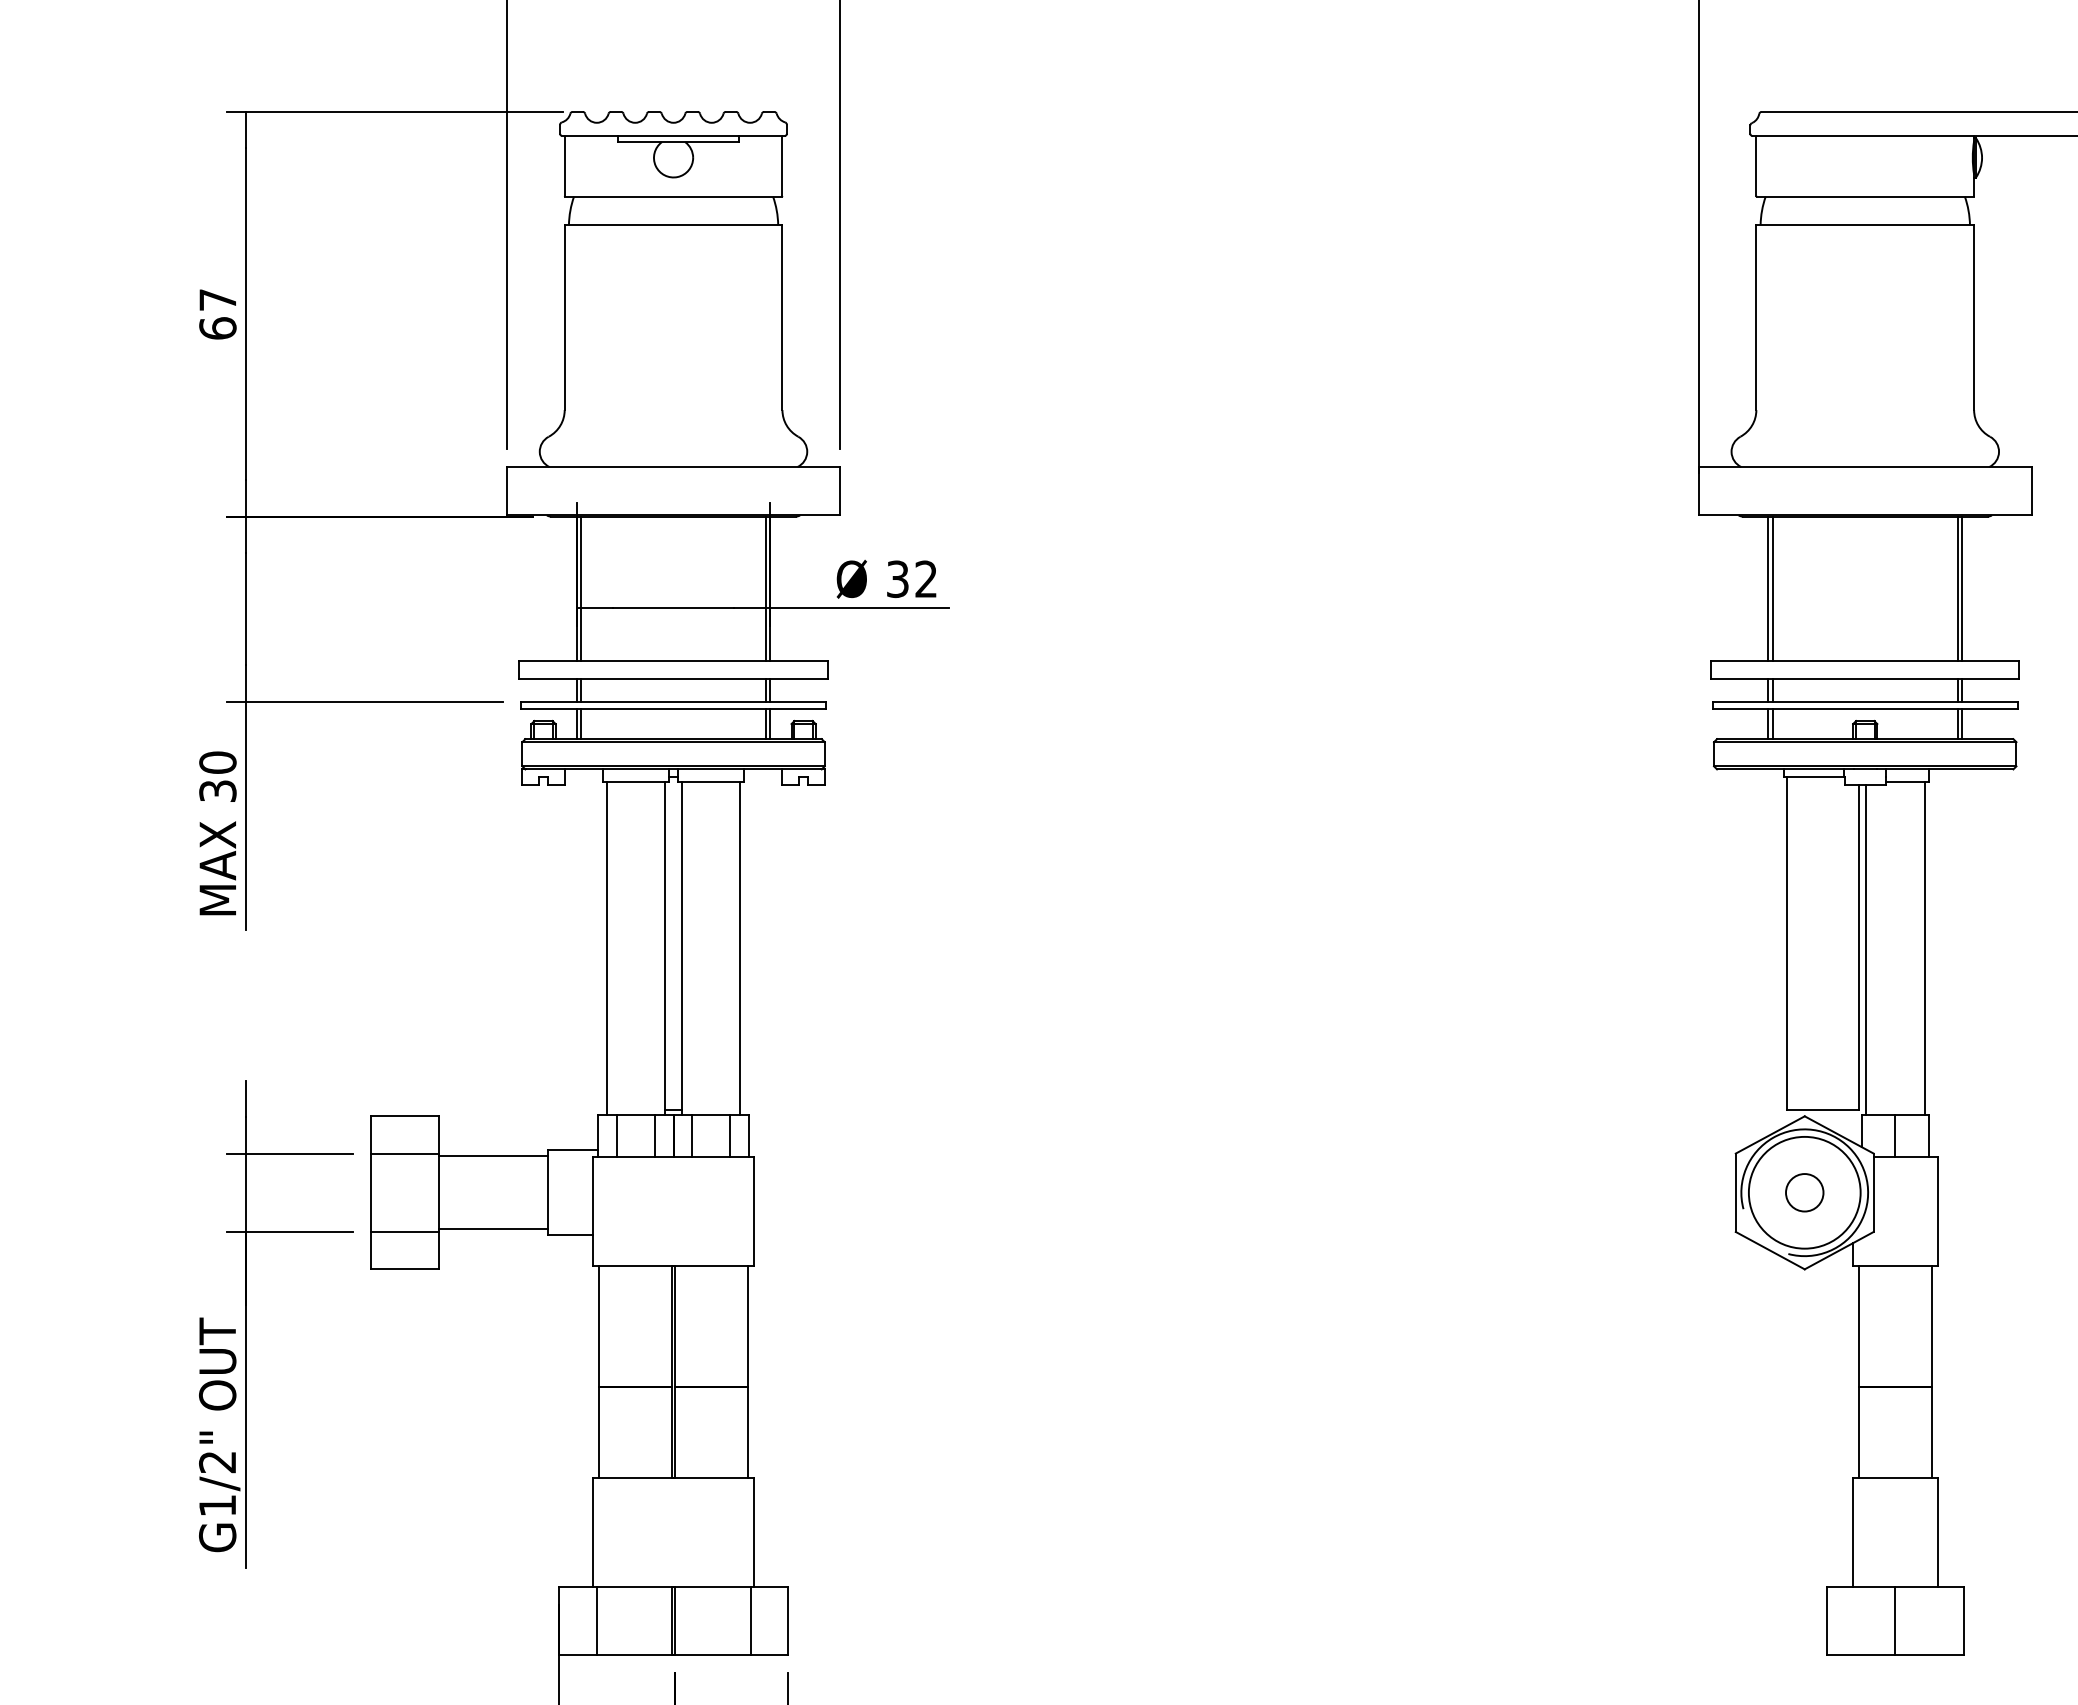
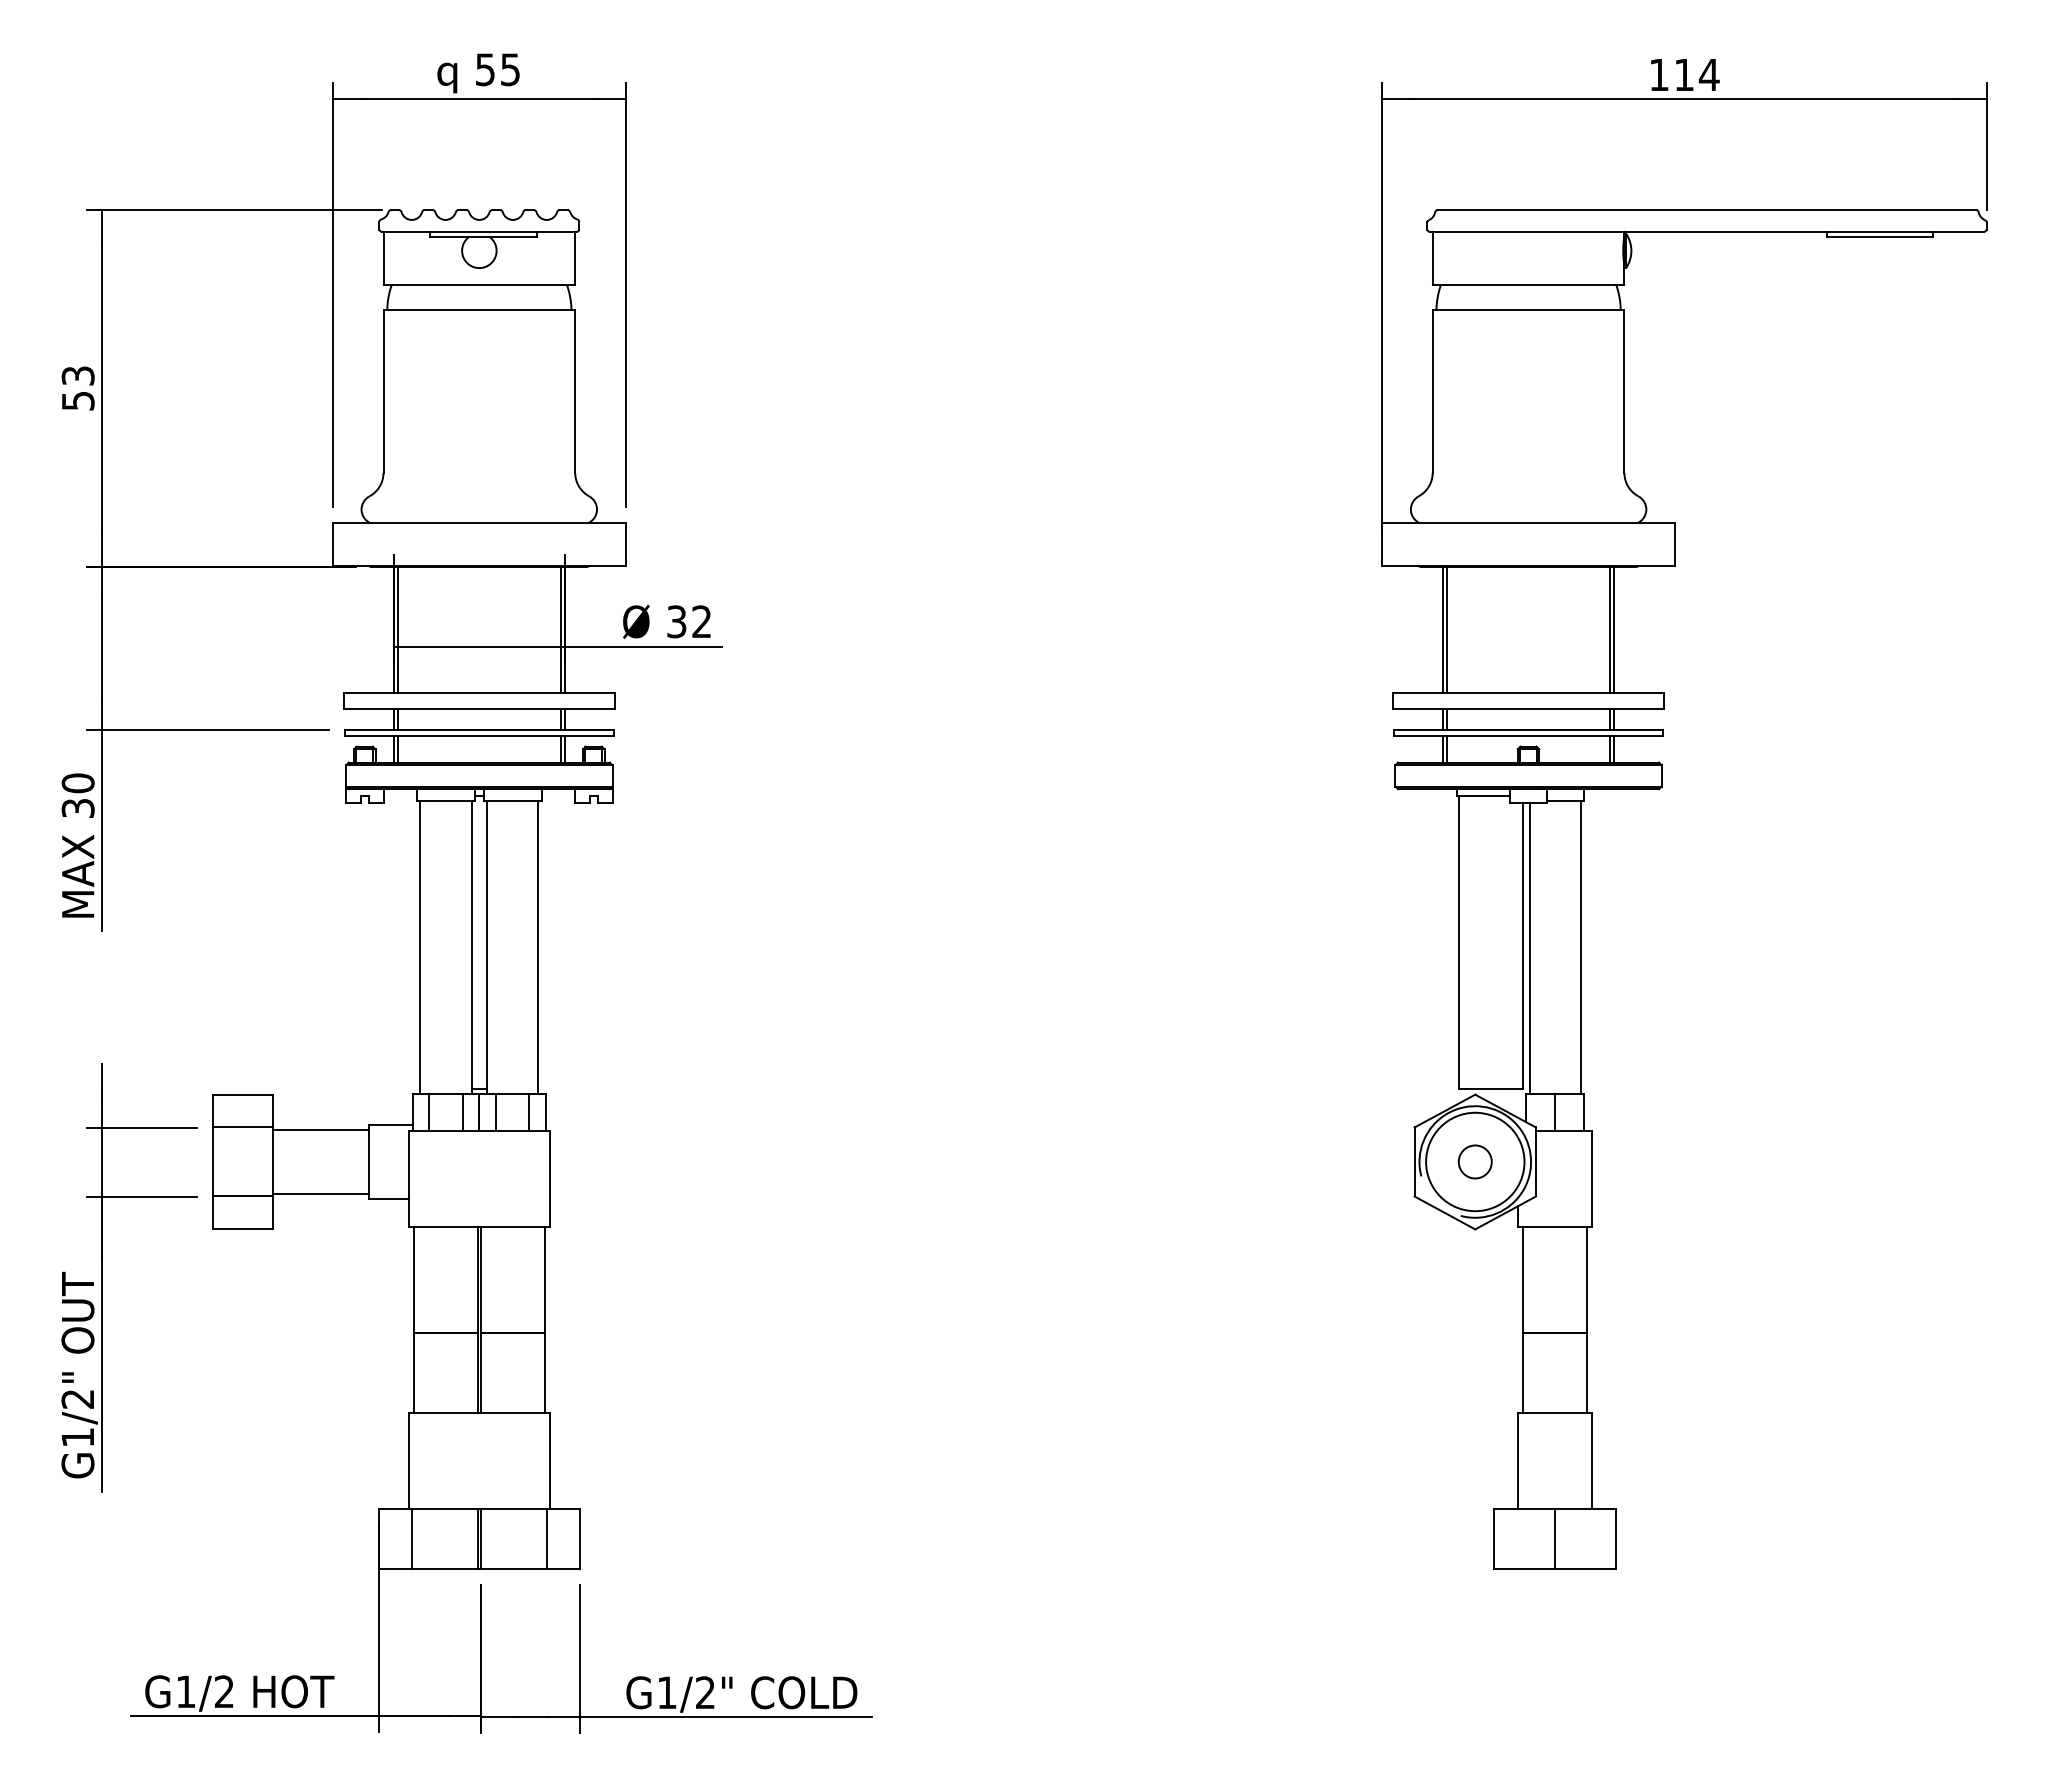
text: (217, 314) -> (77, 388), 67 -> 53

